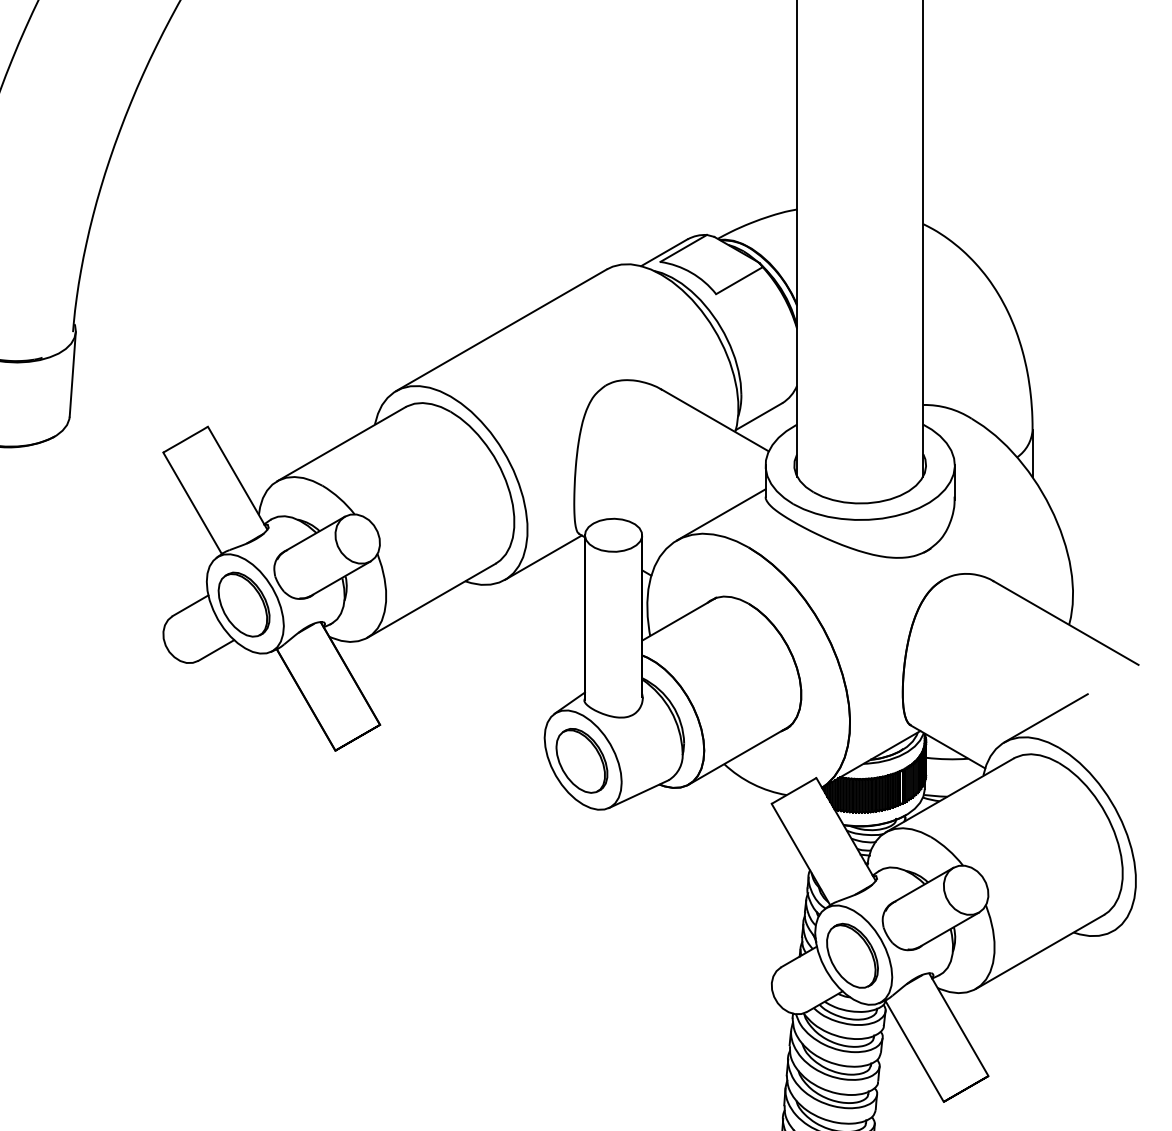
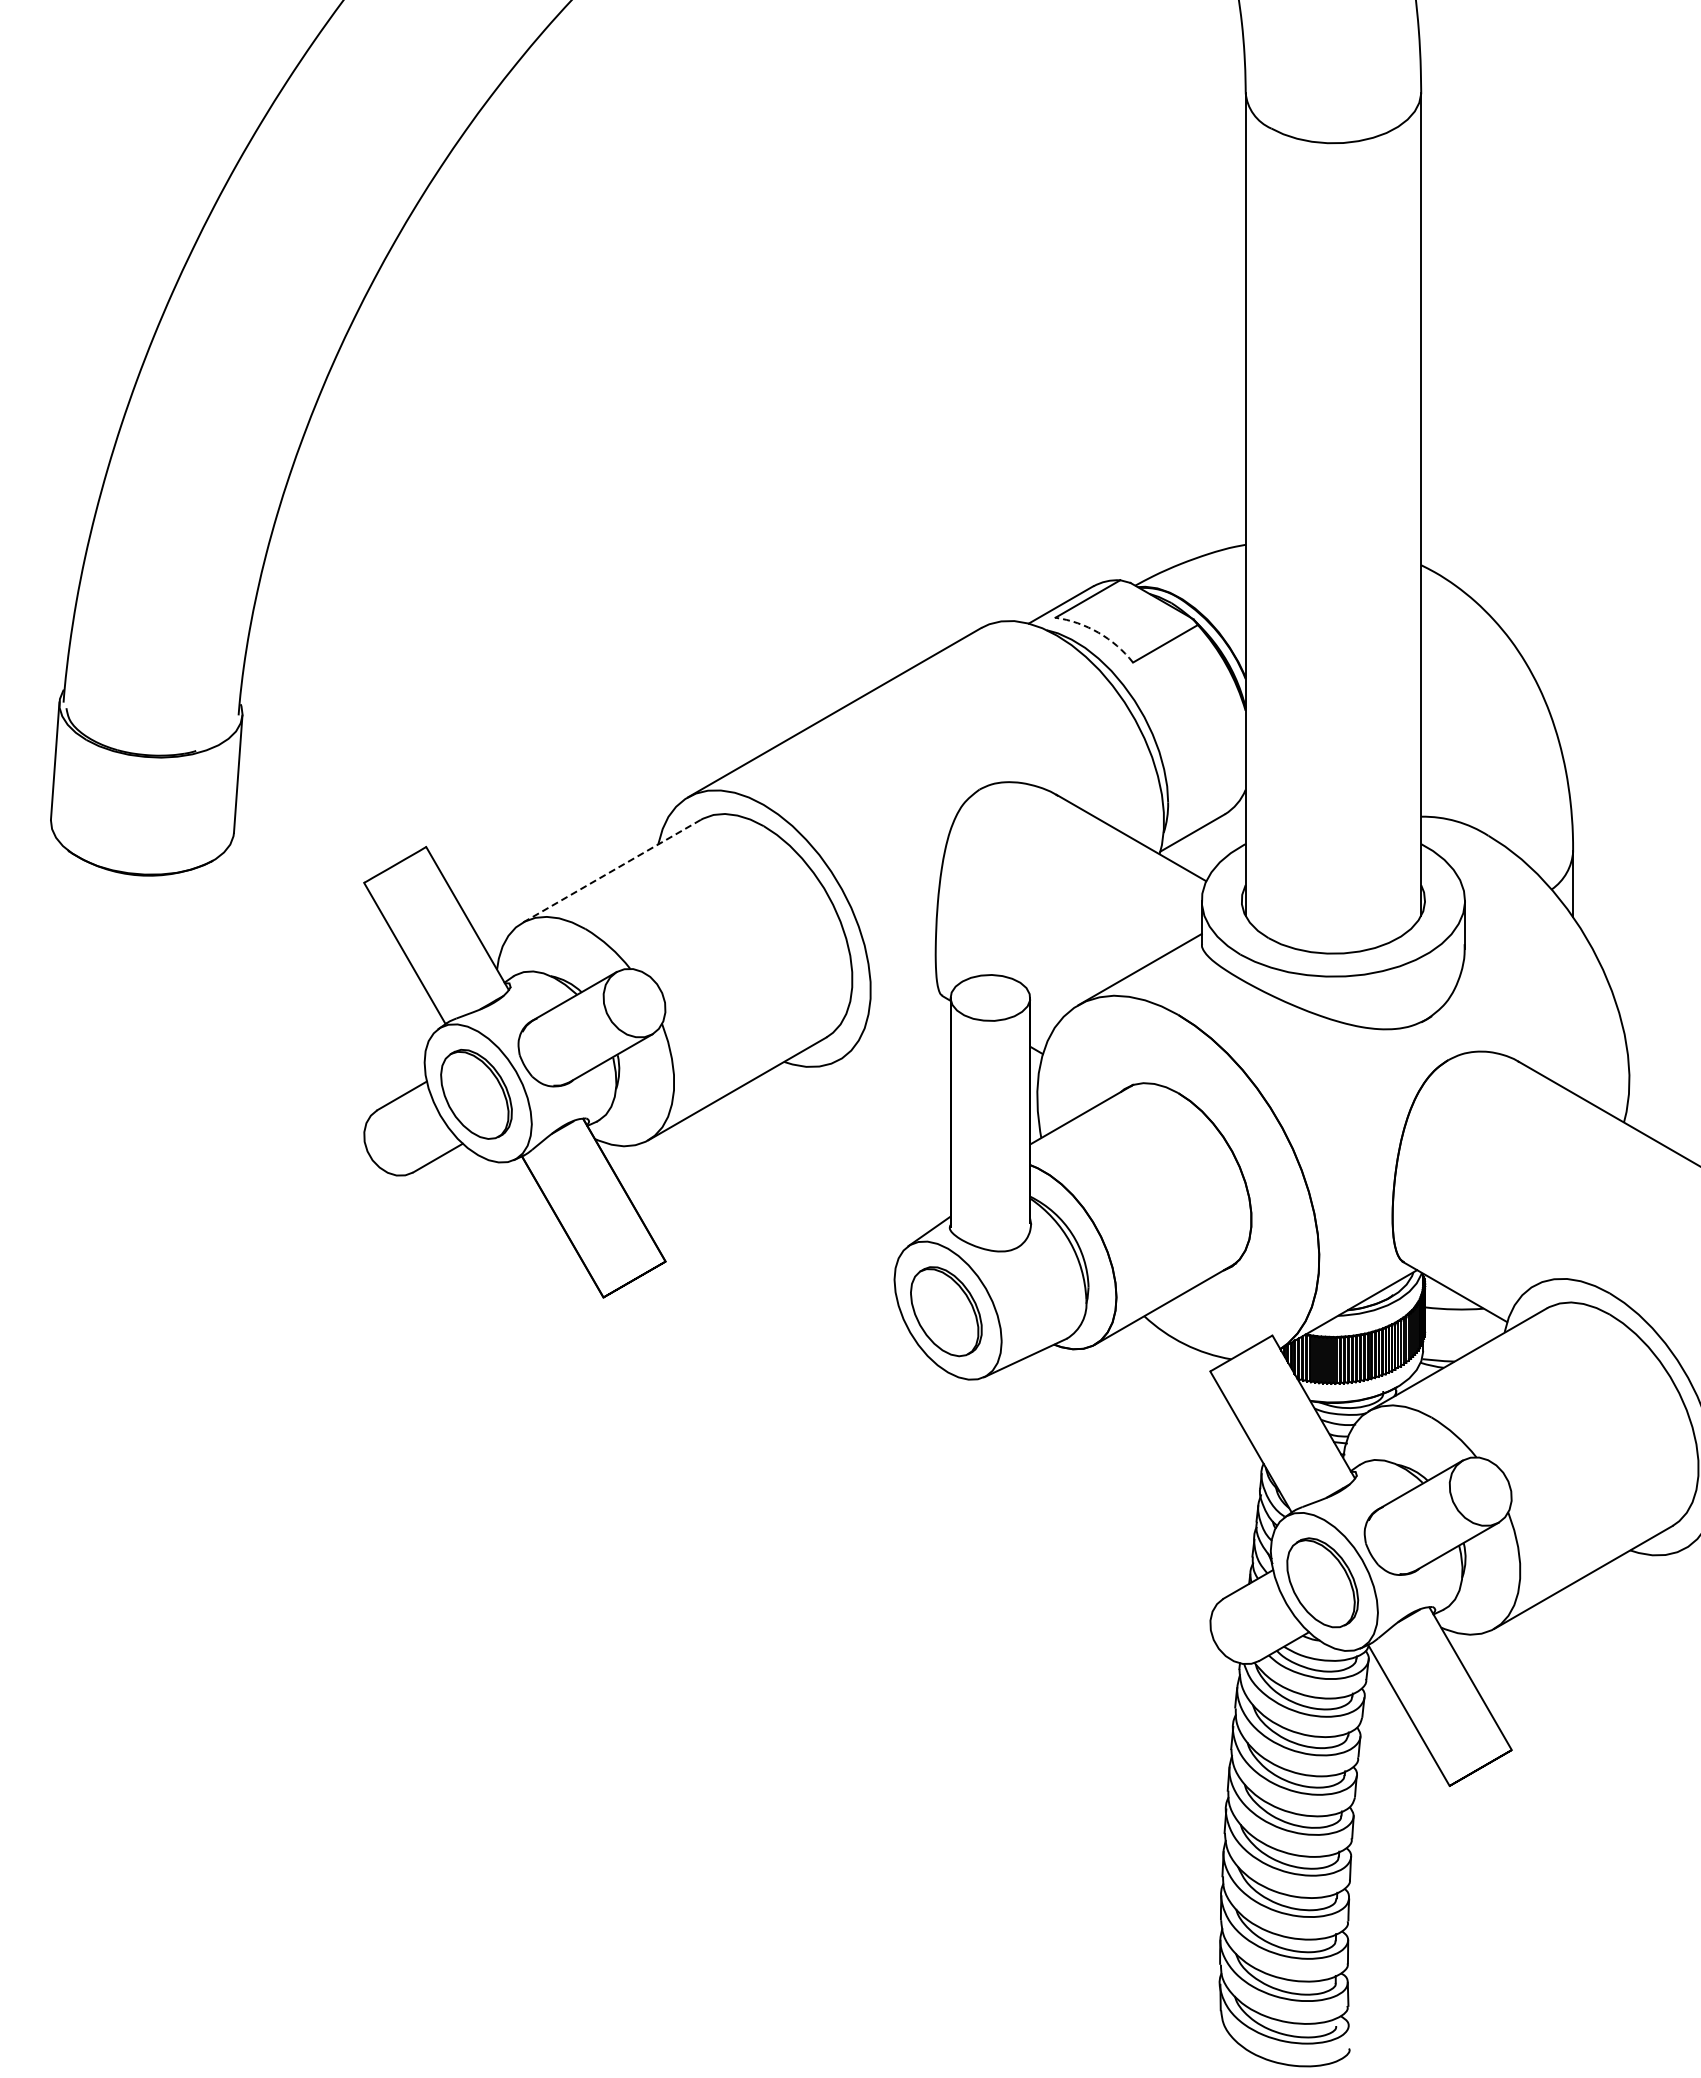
arc: (691, 272) -> (1098, 632), solid -> dashed
line: (341, 444) -> (611, 871), solid -> dashed
line: (543, 557) -> (892, 1028), removed
line: (1045, 717) -> (1591, 1251), removed

